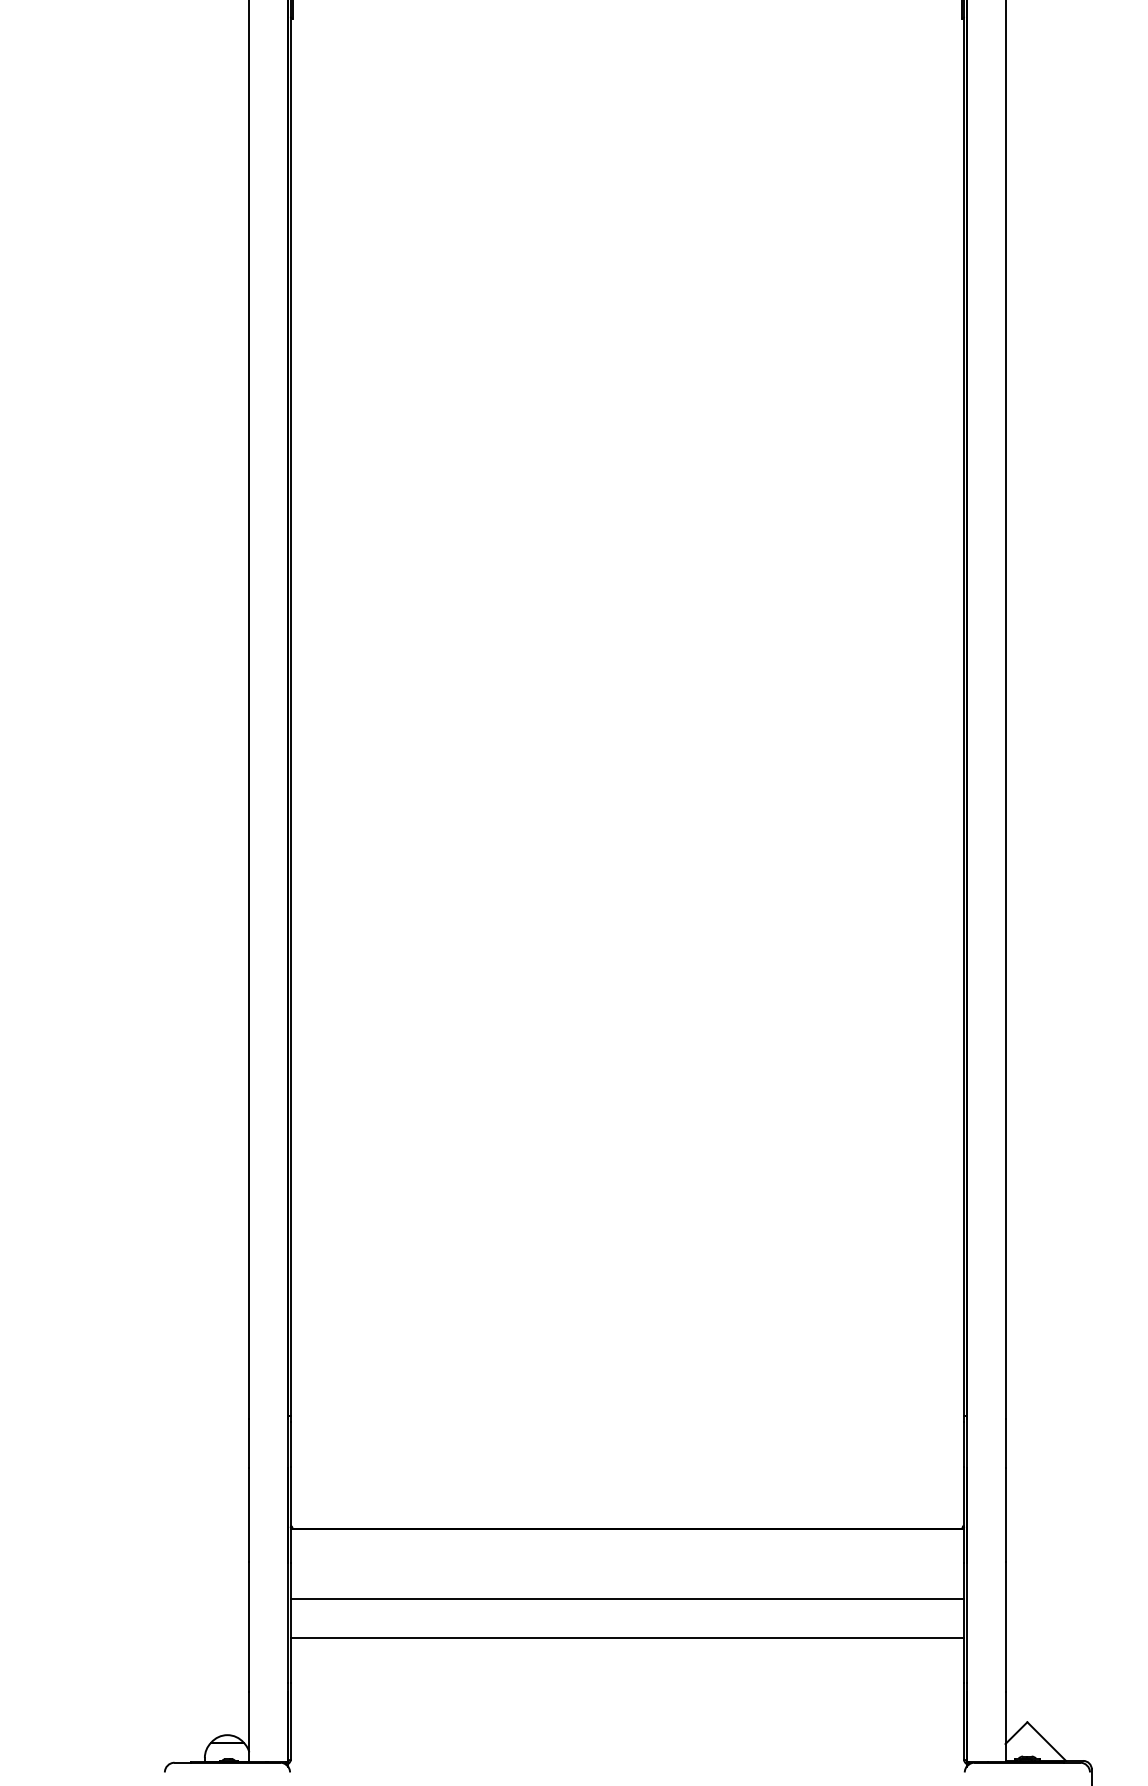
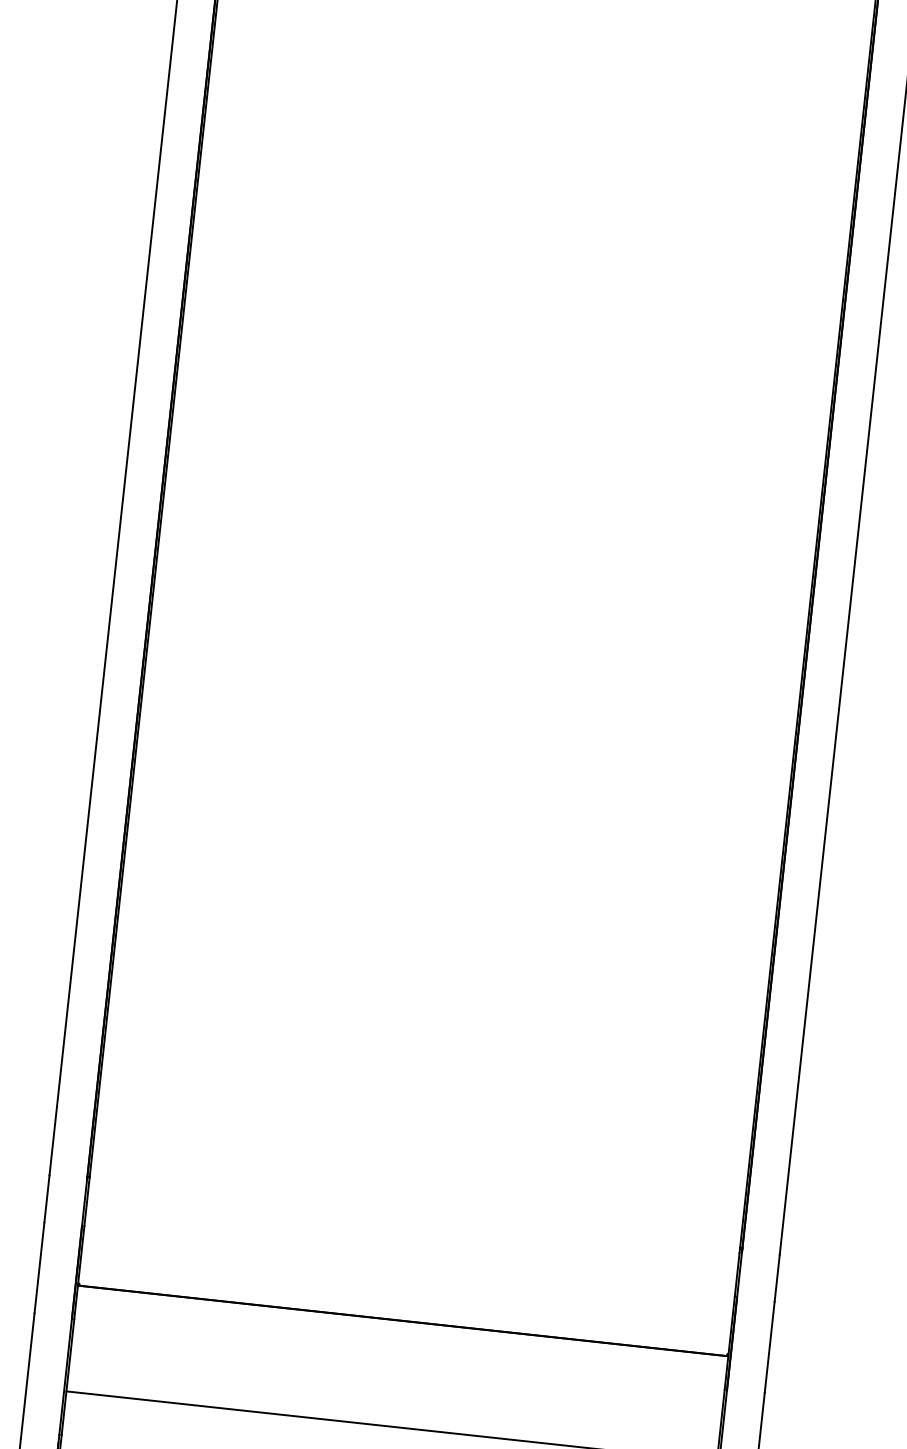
line: (627, 1599) -> (395, 1389), removed

